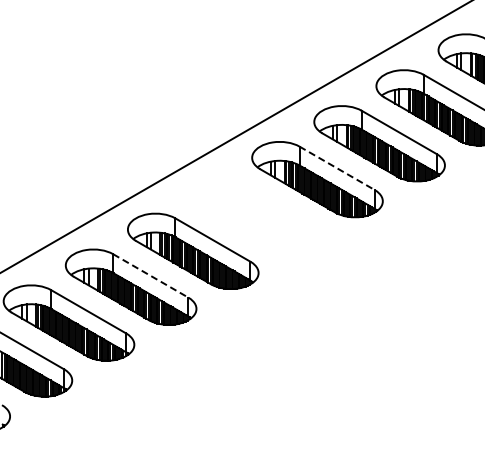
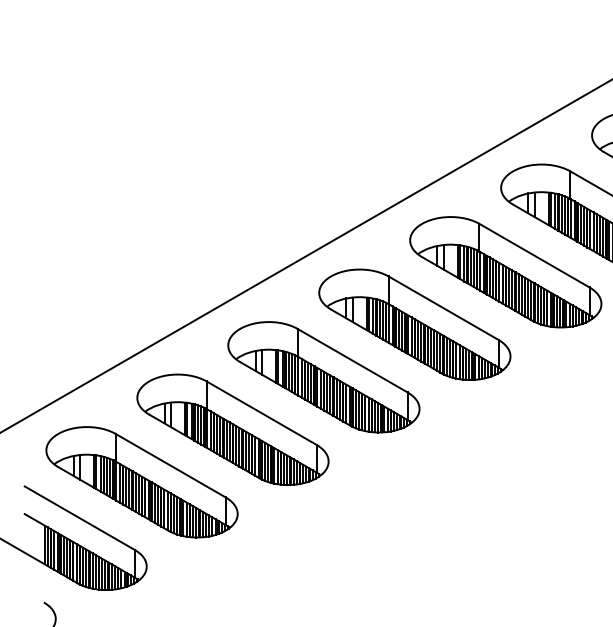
line: (337, 168) -> (535, 255), dashed -> solid
part: (255, 215) -> (415, 324), added
line: (151, 276) -> (262, 414), dashed -> solid

